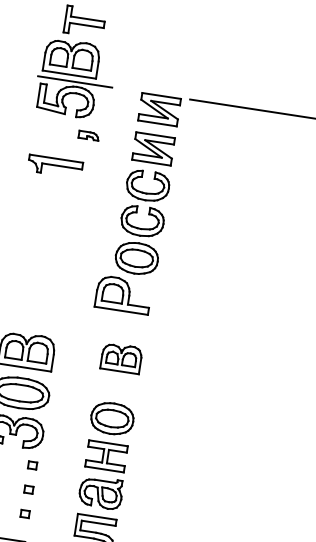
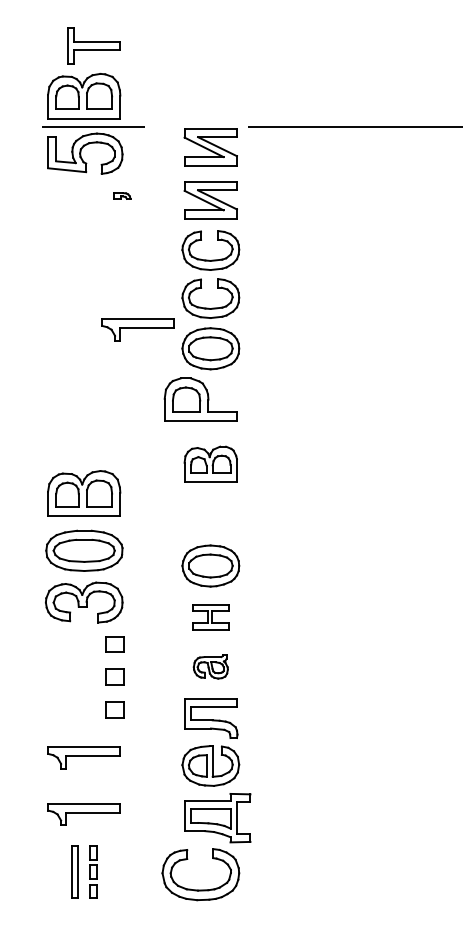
part: (88, 135) -> (122, 195), size x0.6
part: (54, 166) -> (137, 329), moved
part: (121, 357) -> (210, 463), moved
part: (106, 455) -> (210, 616), size x0.7
part: (32, 464) -> (114, 643), size x1.6
part: (28, 489) -> (114, 676), size x1.6
part: (100, 492) -> (210, 666), size x0.6
part: (25, 513) -> (114, 709), size x1.6

